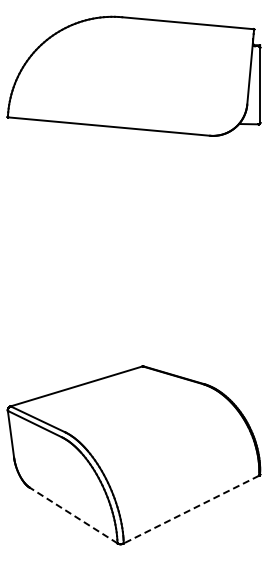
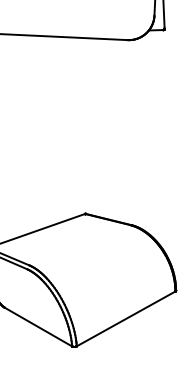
line: (191, 509) -> (126, 318), dashed -> solid
line: (73, 515) -> (38, 327), dashed -> solid

